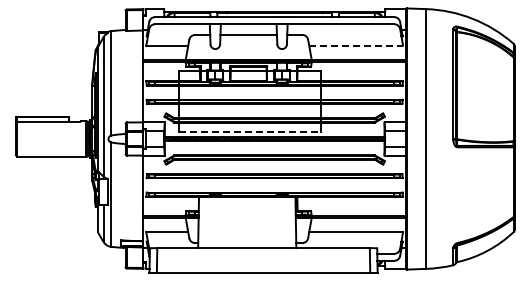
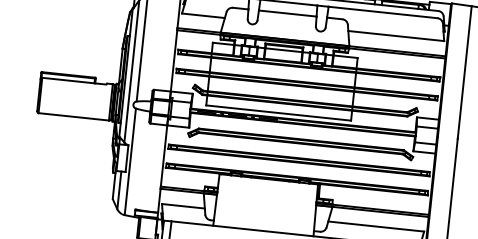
line: (356, 45) -> (396, 35), dashed -> solid
line: (250, 132) -> (279, 113), dashed -> solid

